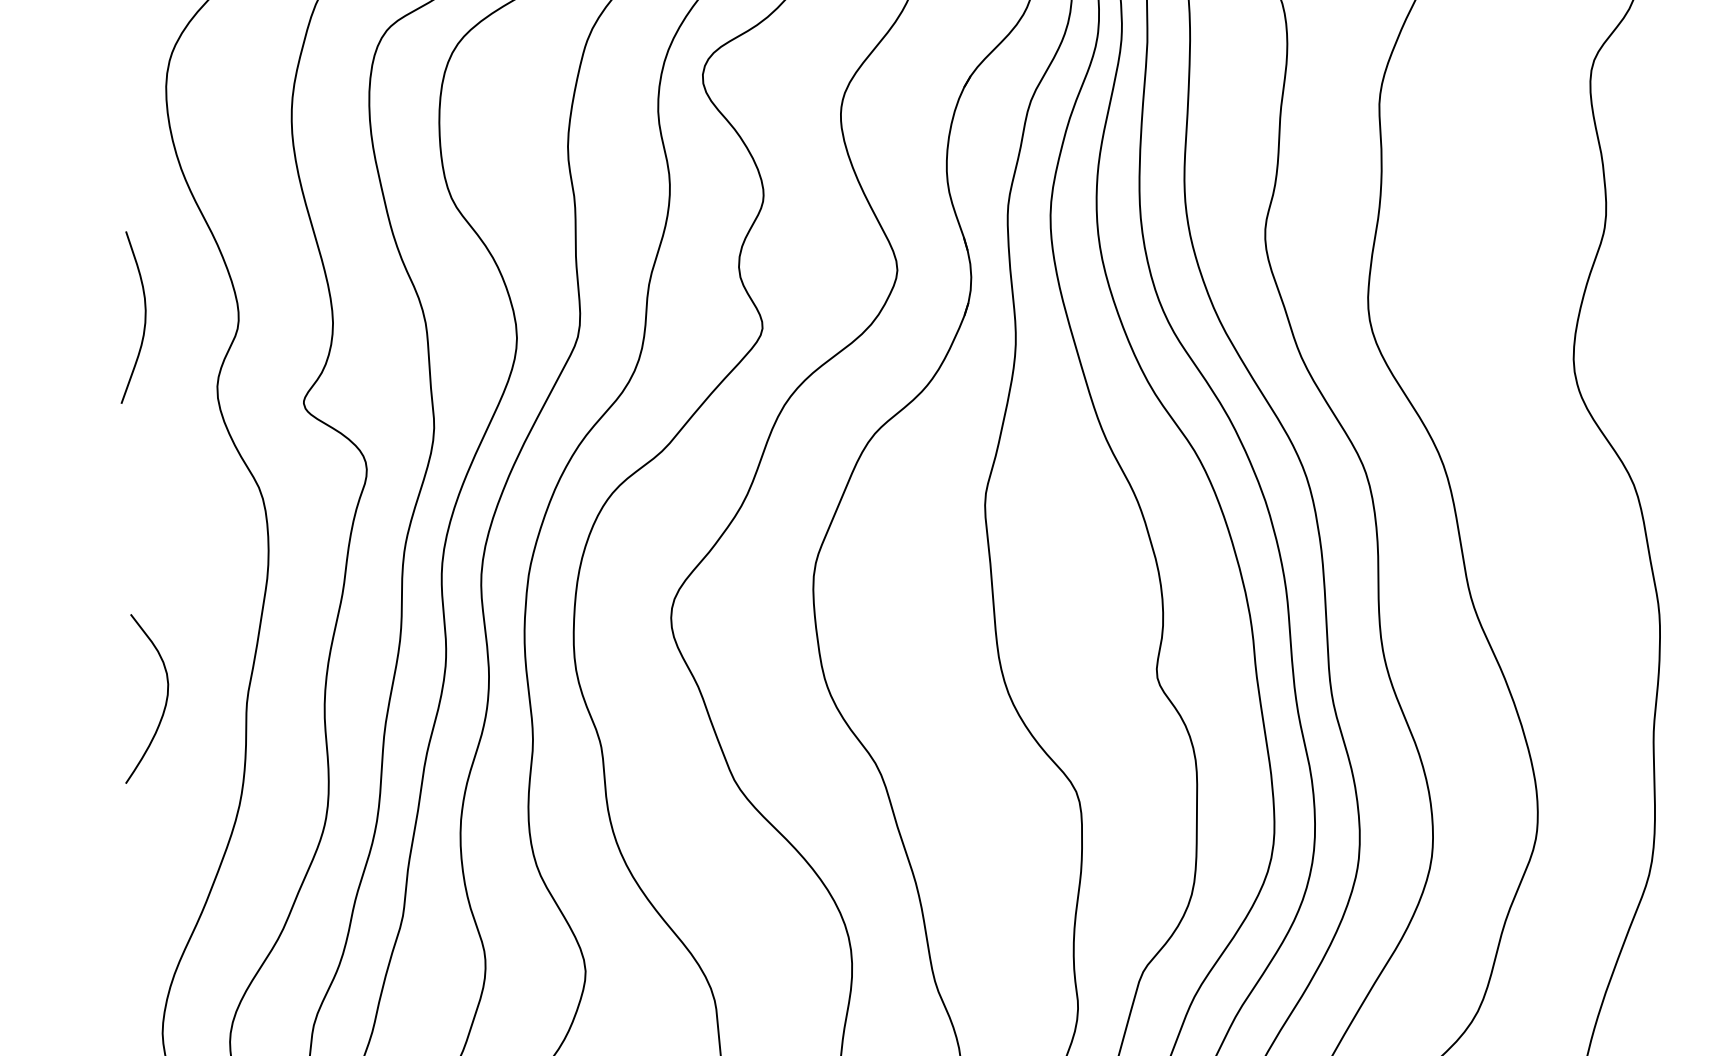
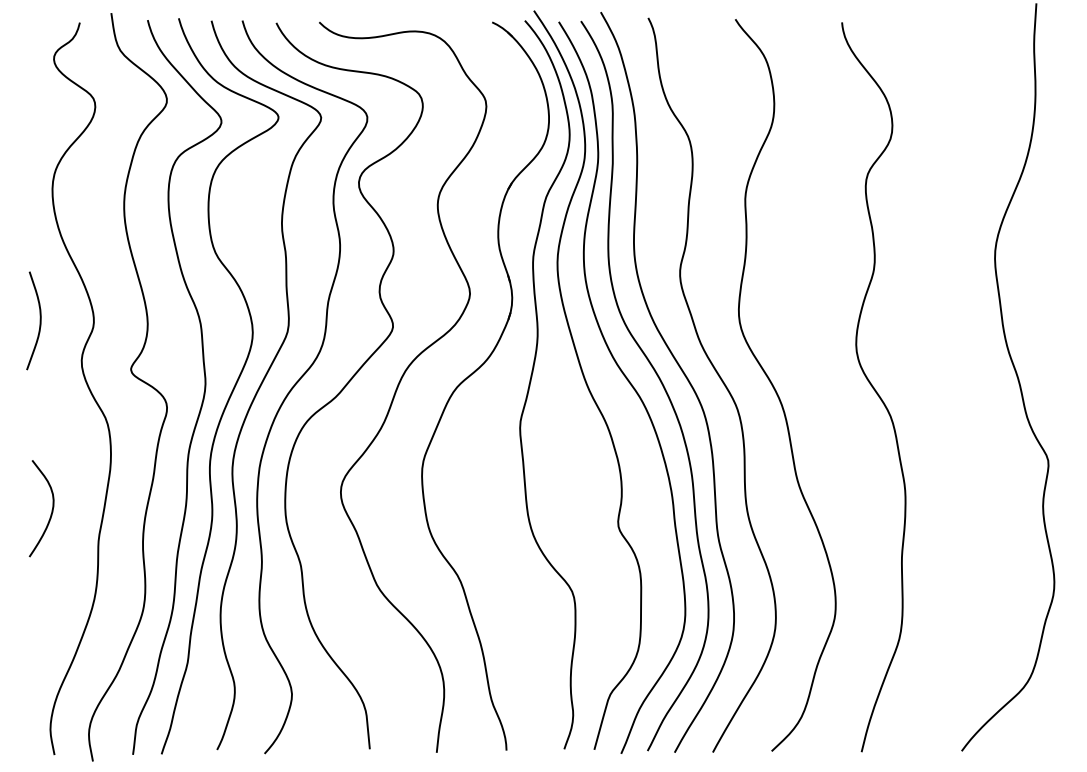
curve: (164, 700) -> (51, 509), moved

